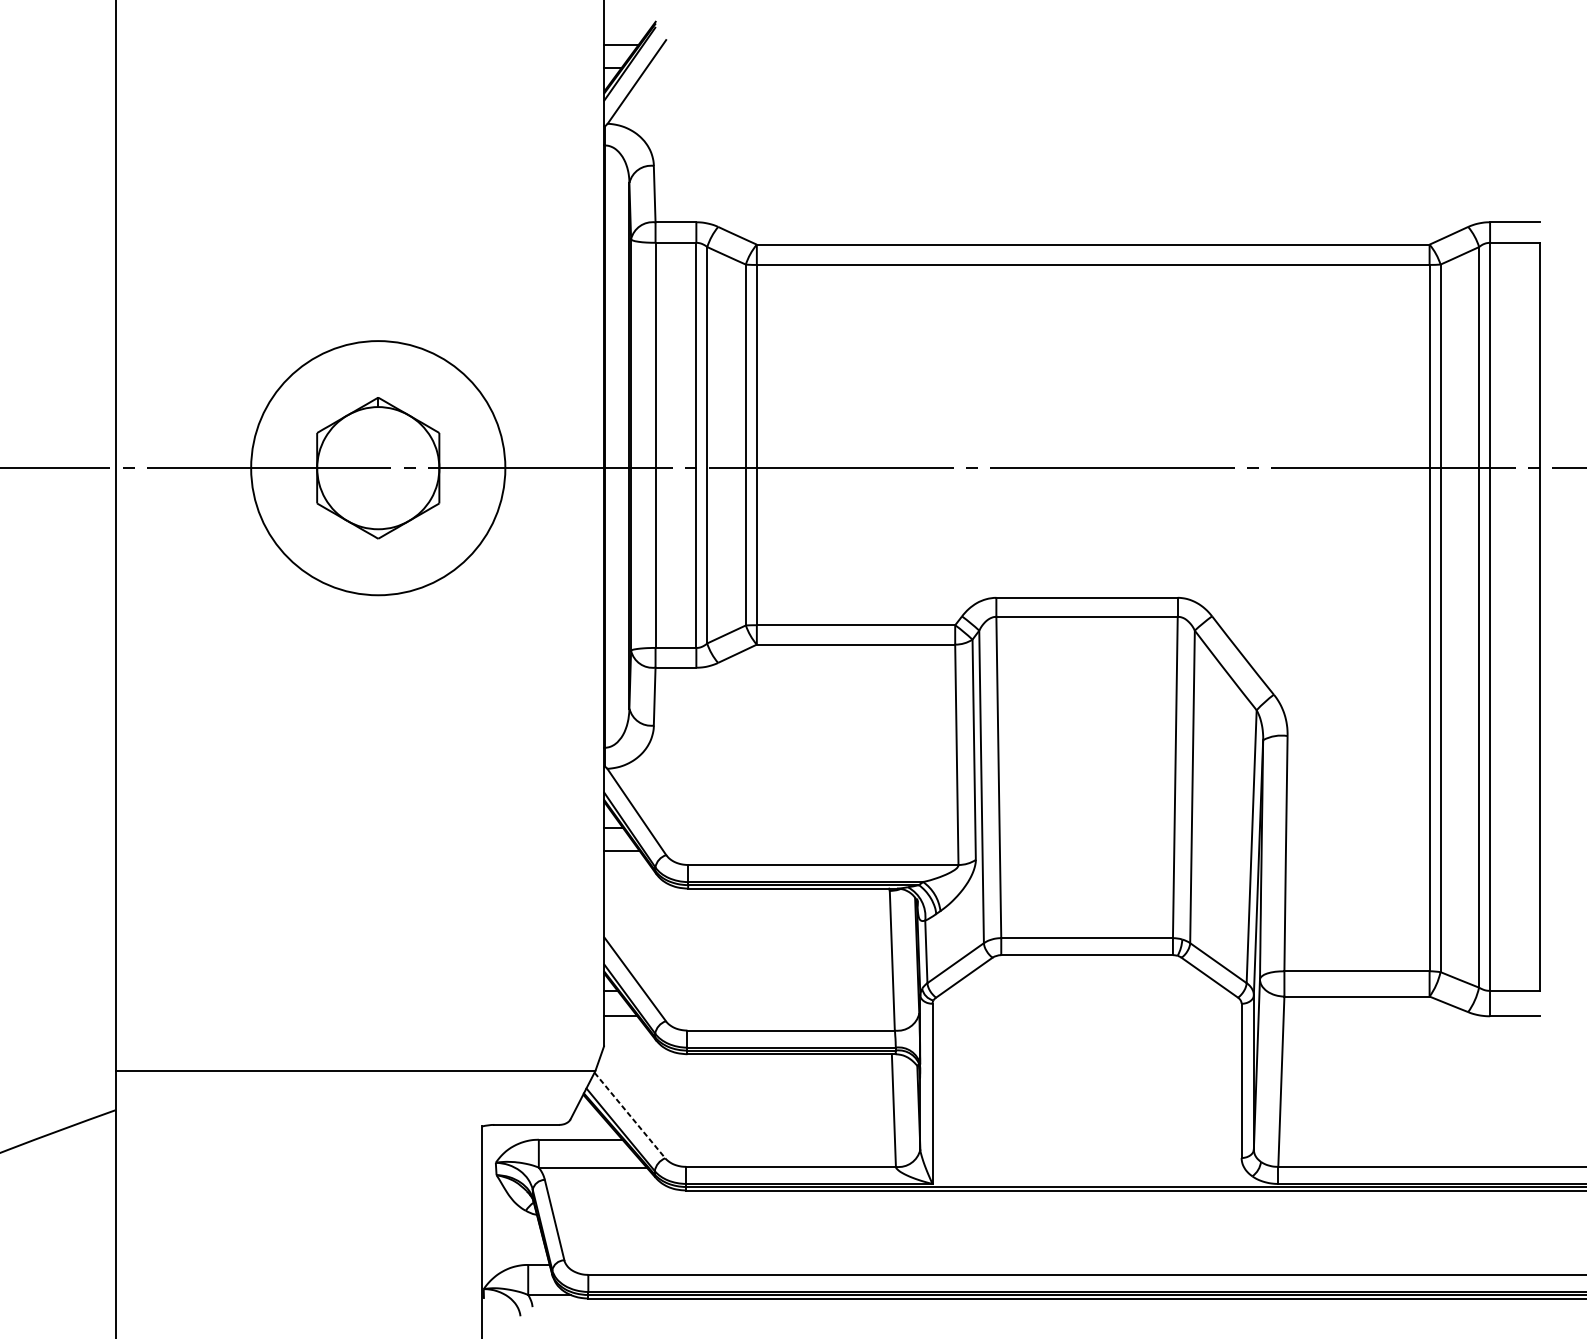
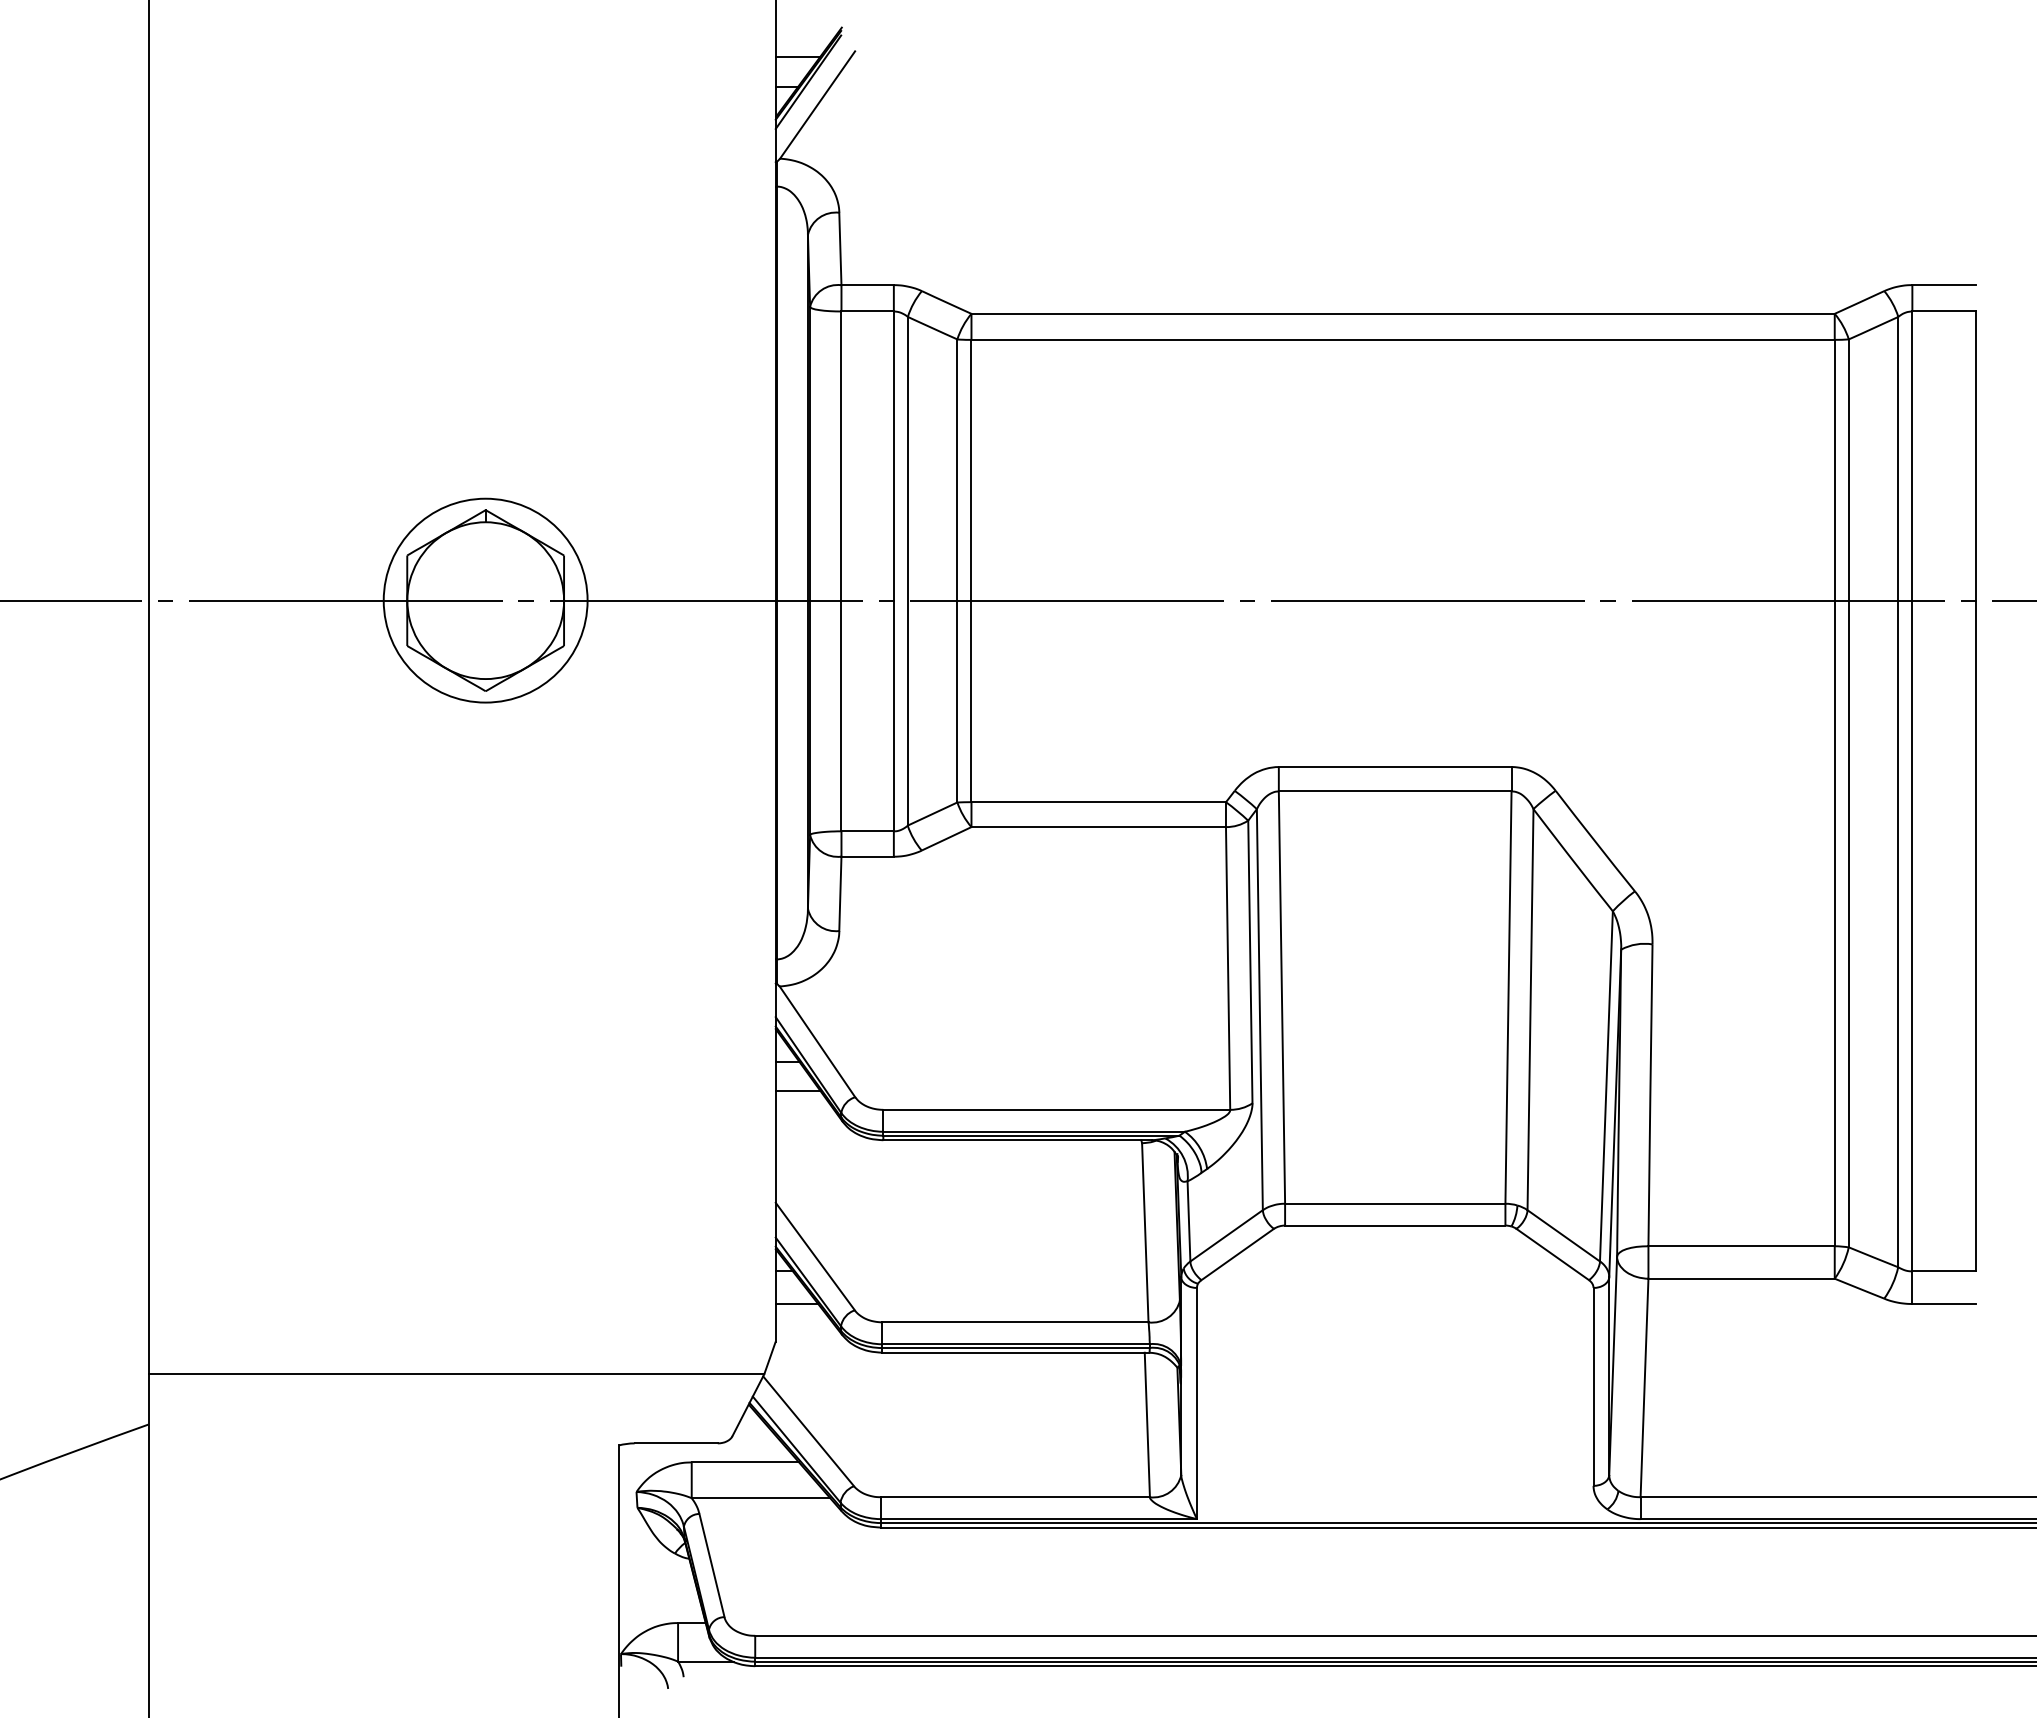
circle: (378, 468) -> (485, 600), size x0.62
line: (629, 1115) -> (808, 1431), dashed -> solid

